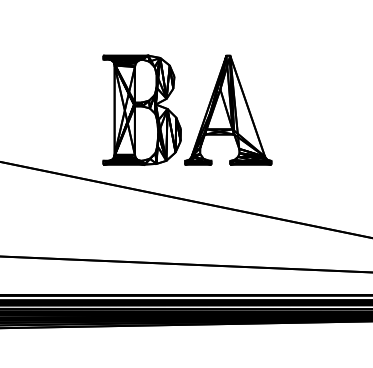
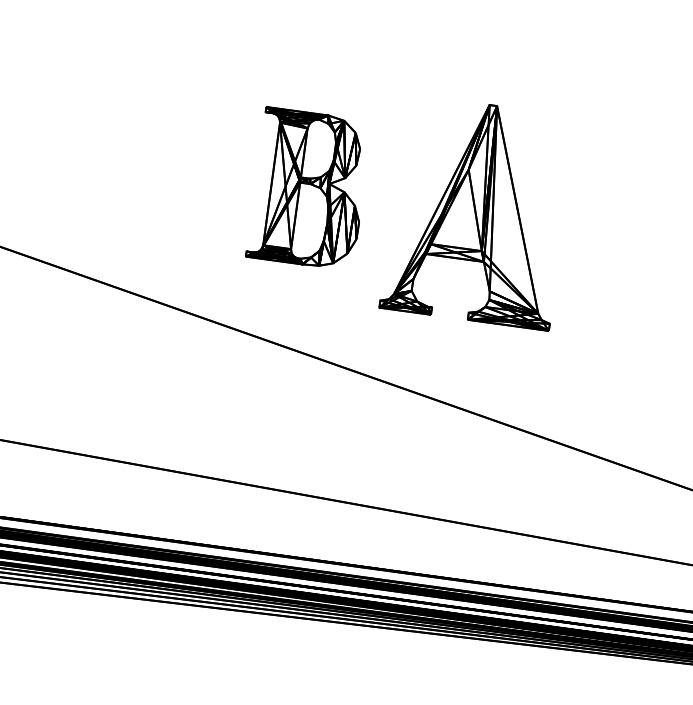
part: (141, 109) -> (308, 187), size x0.7

